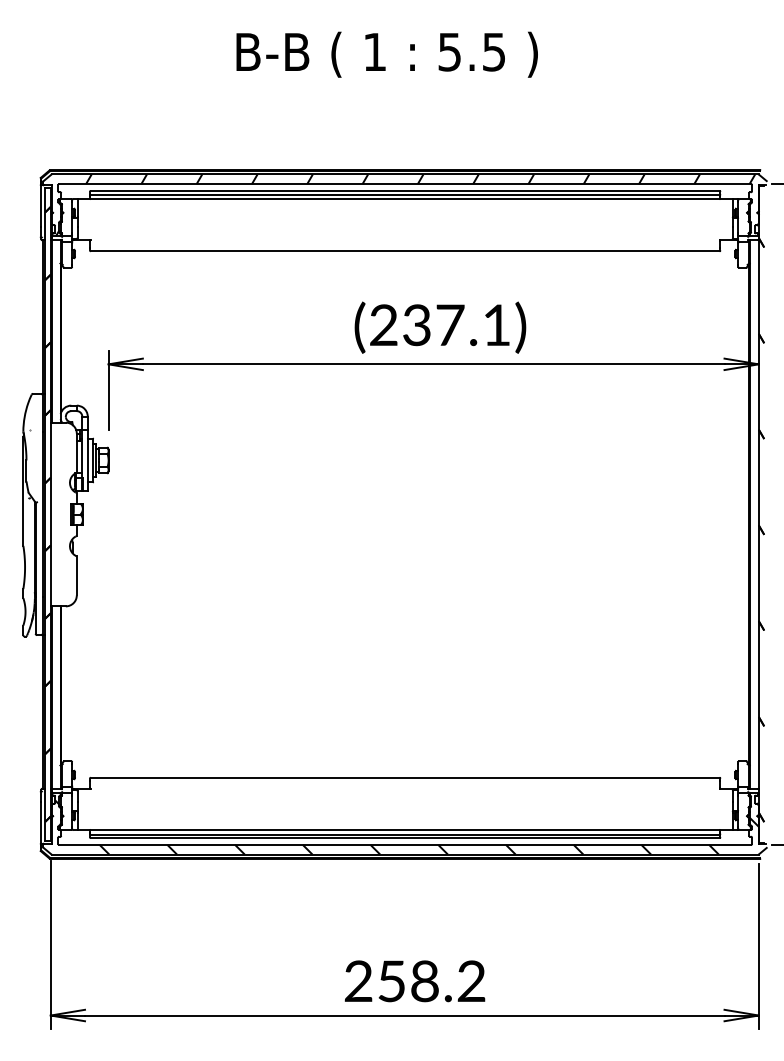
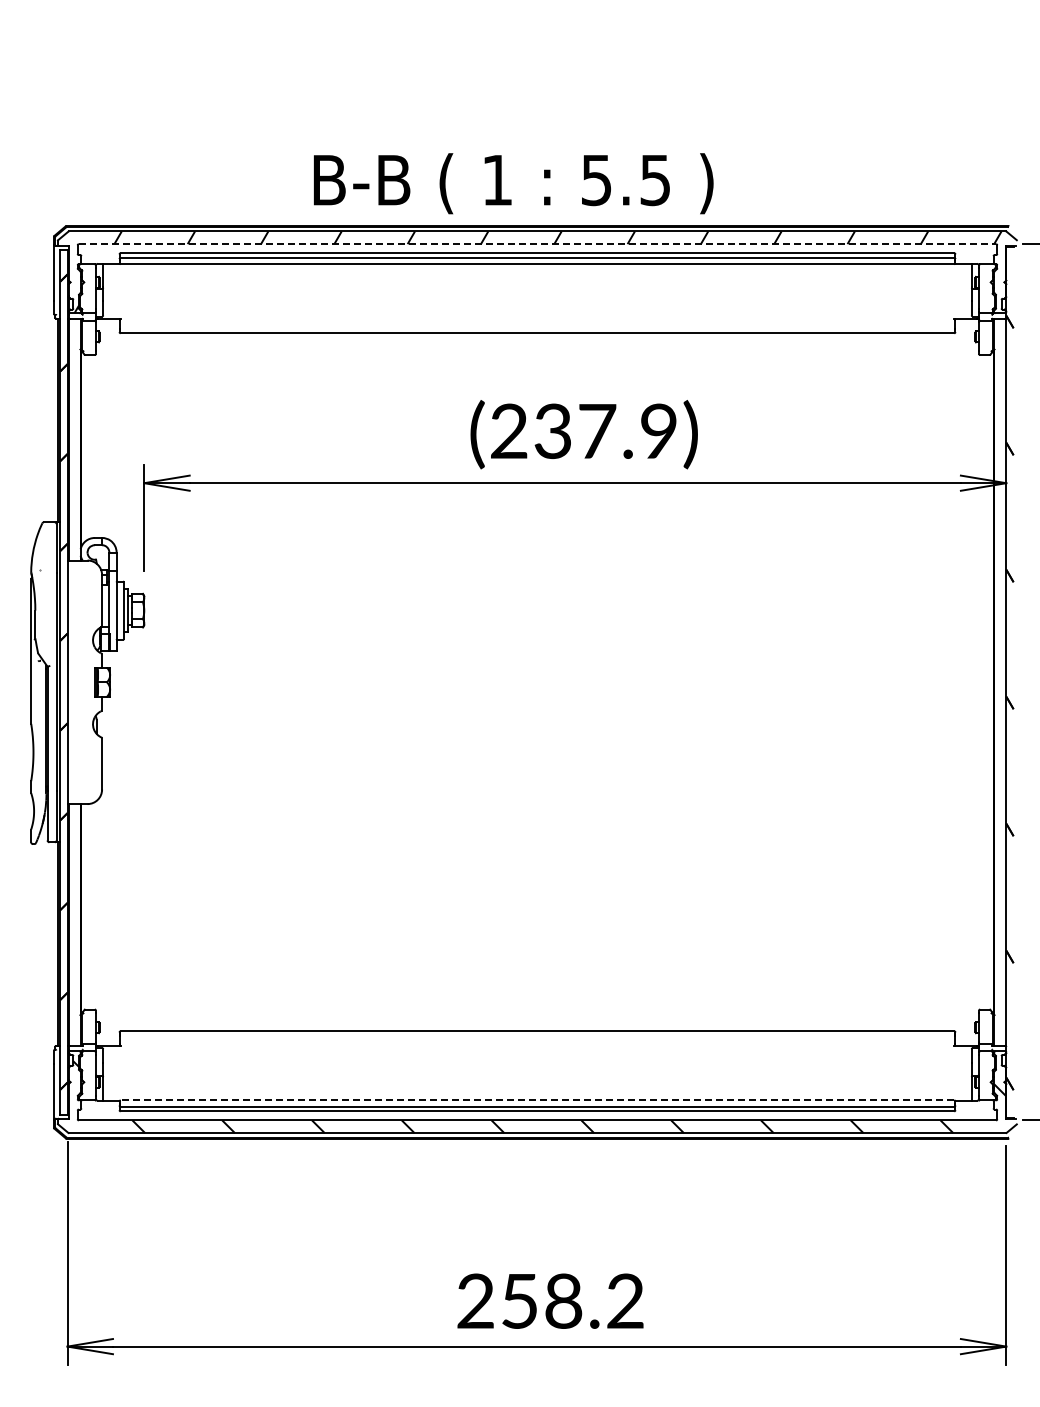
text: (387, 54) -> (513, 183), moved
line: (405, 184) -> (537, 244), solid -> dashed
text: (496, 324) -> (658, 430), (237.1) -> (237.9)
line: (405, 829) -> (537, 1100), solid -> dashed

